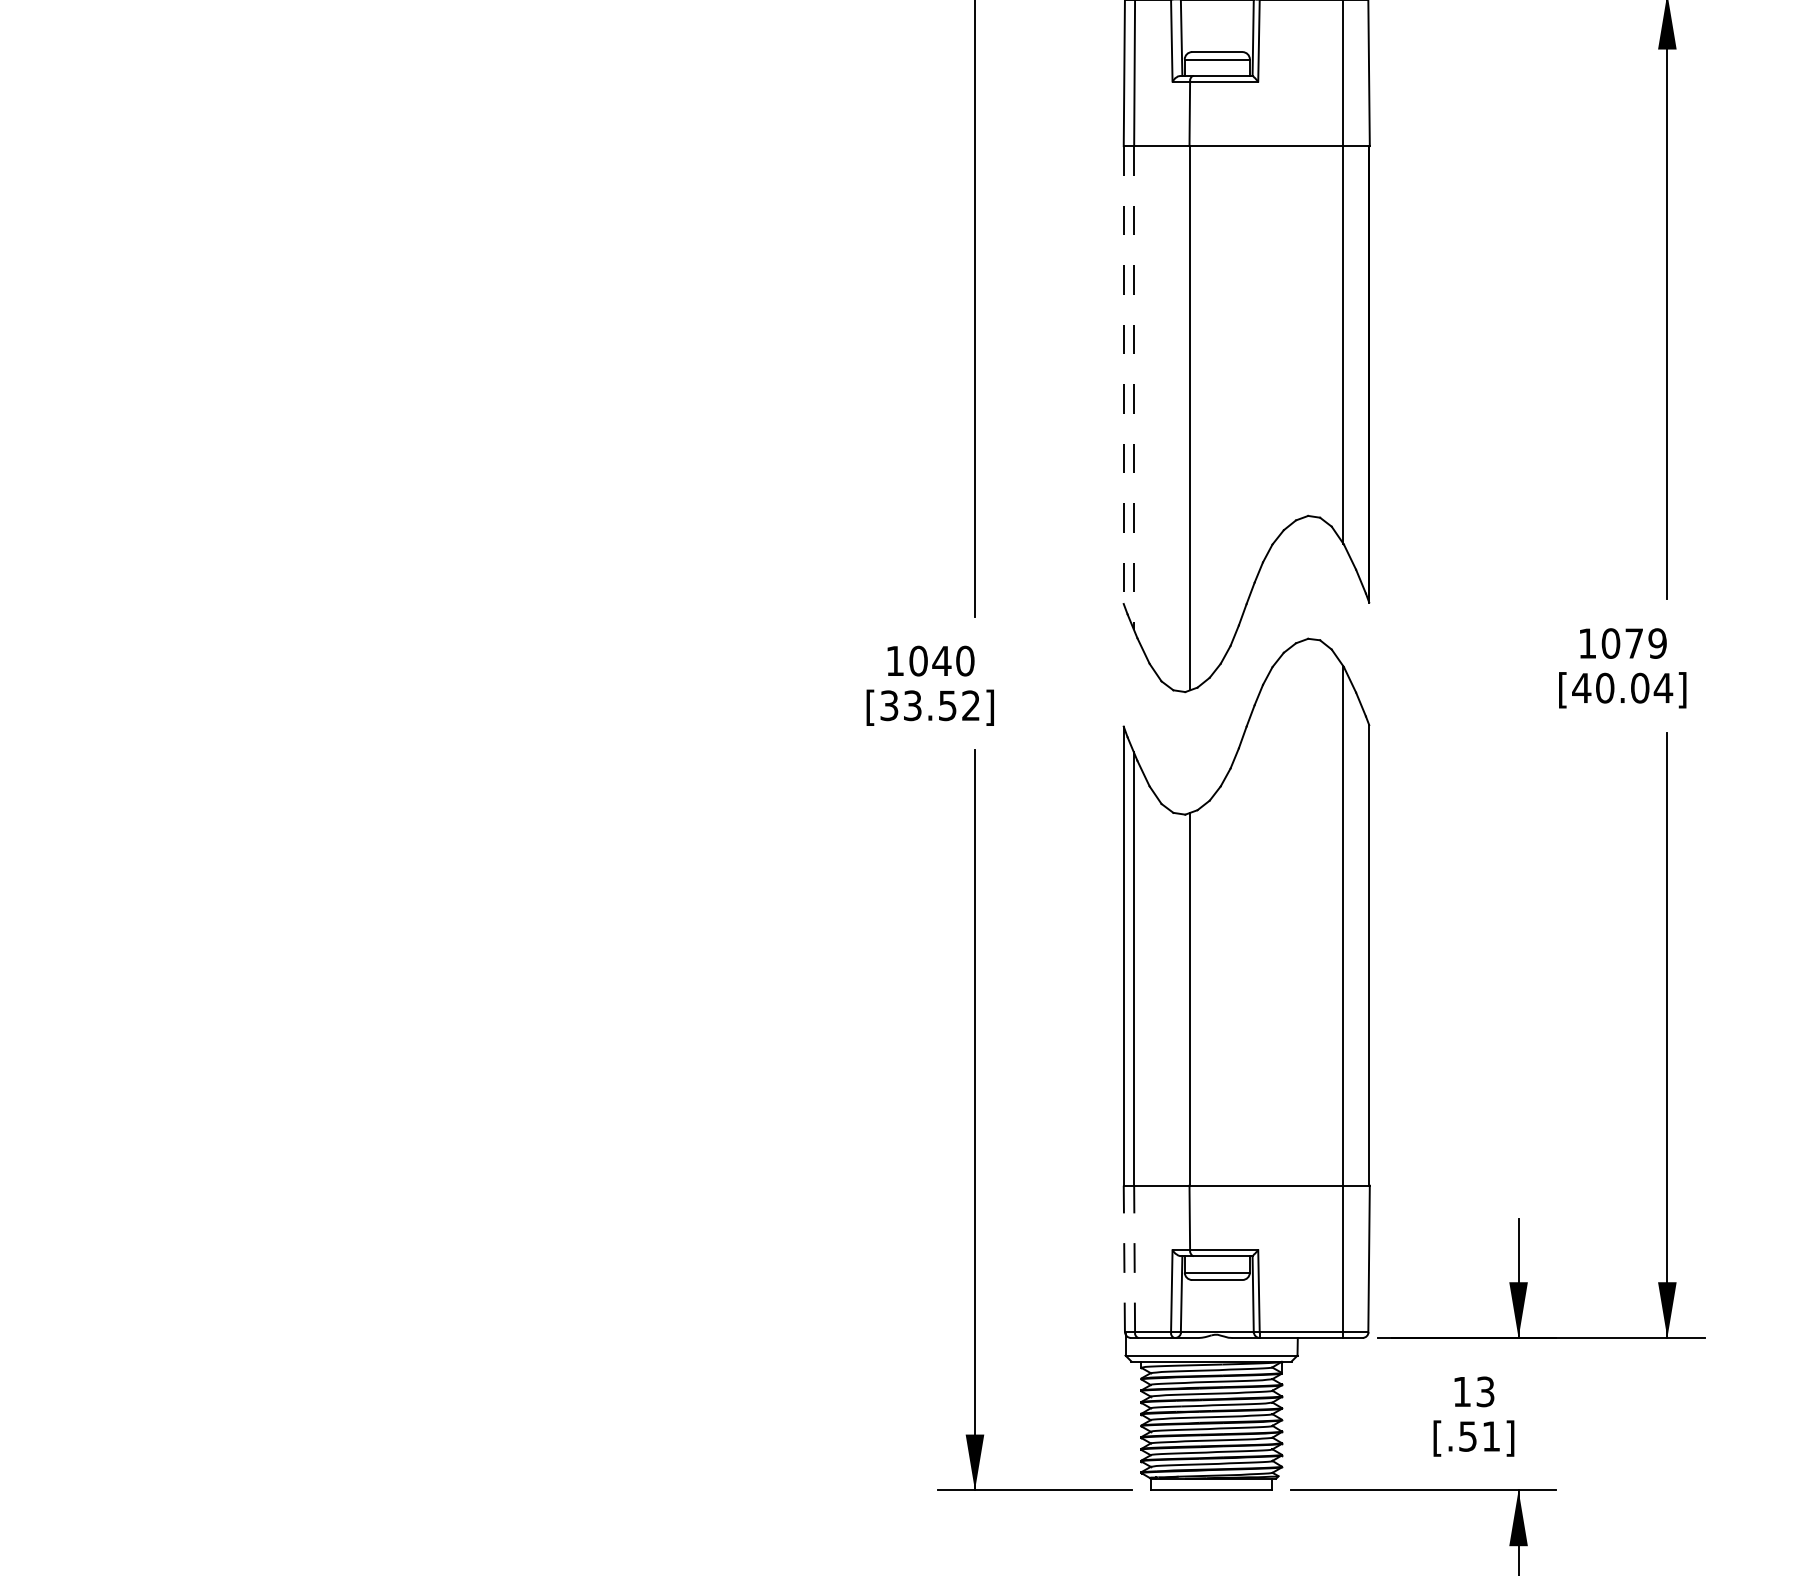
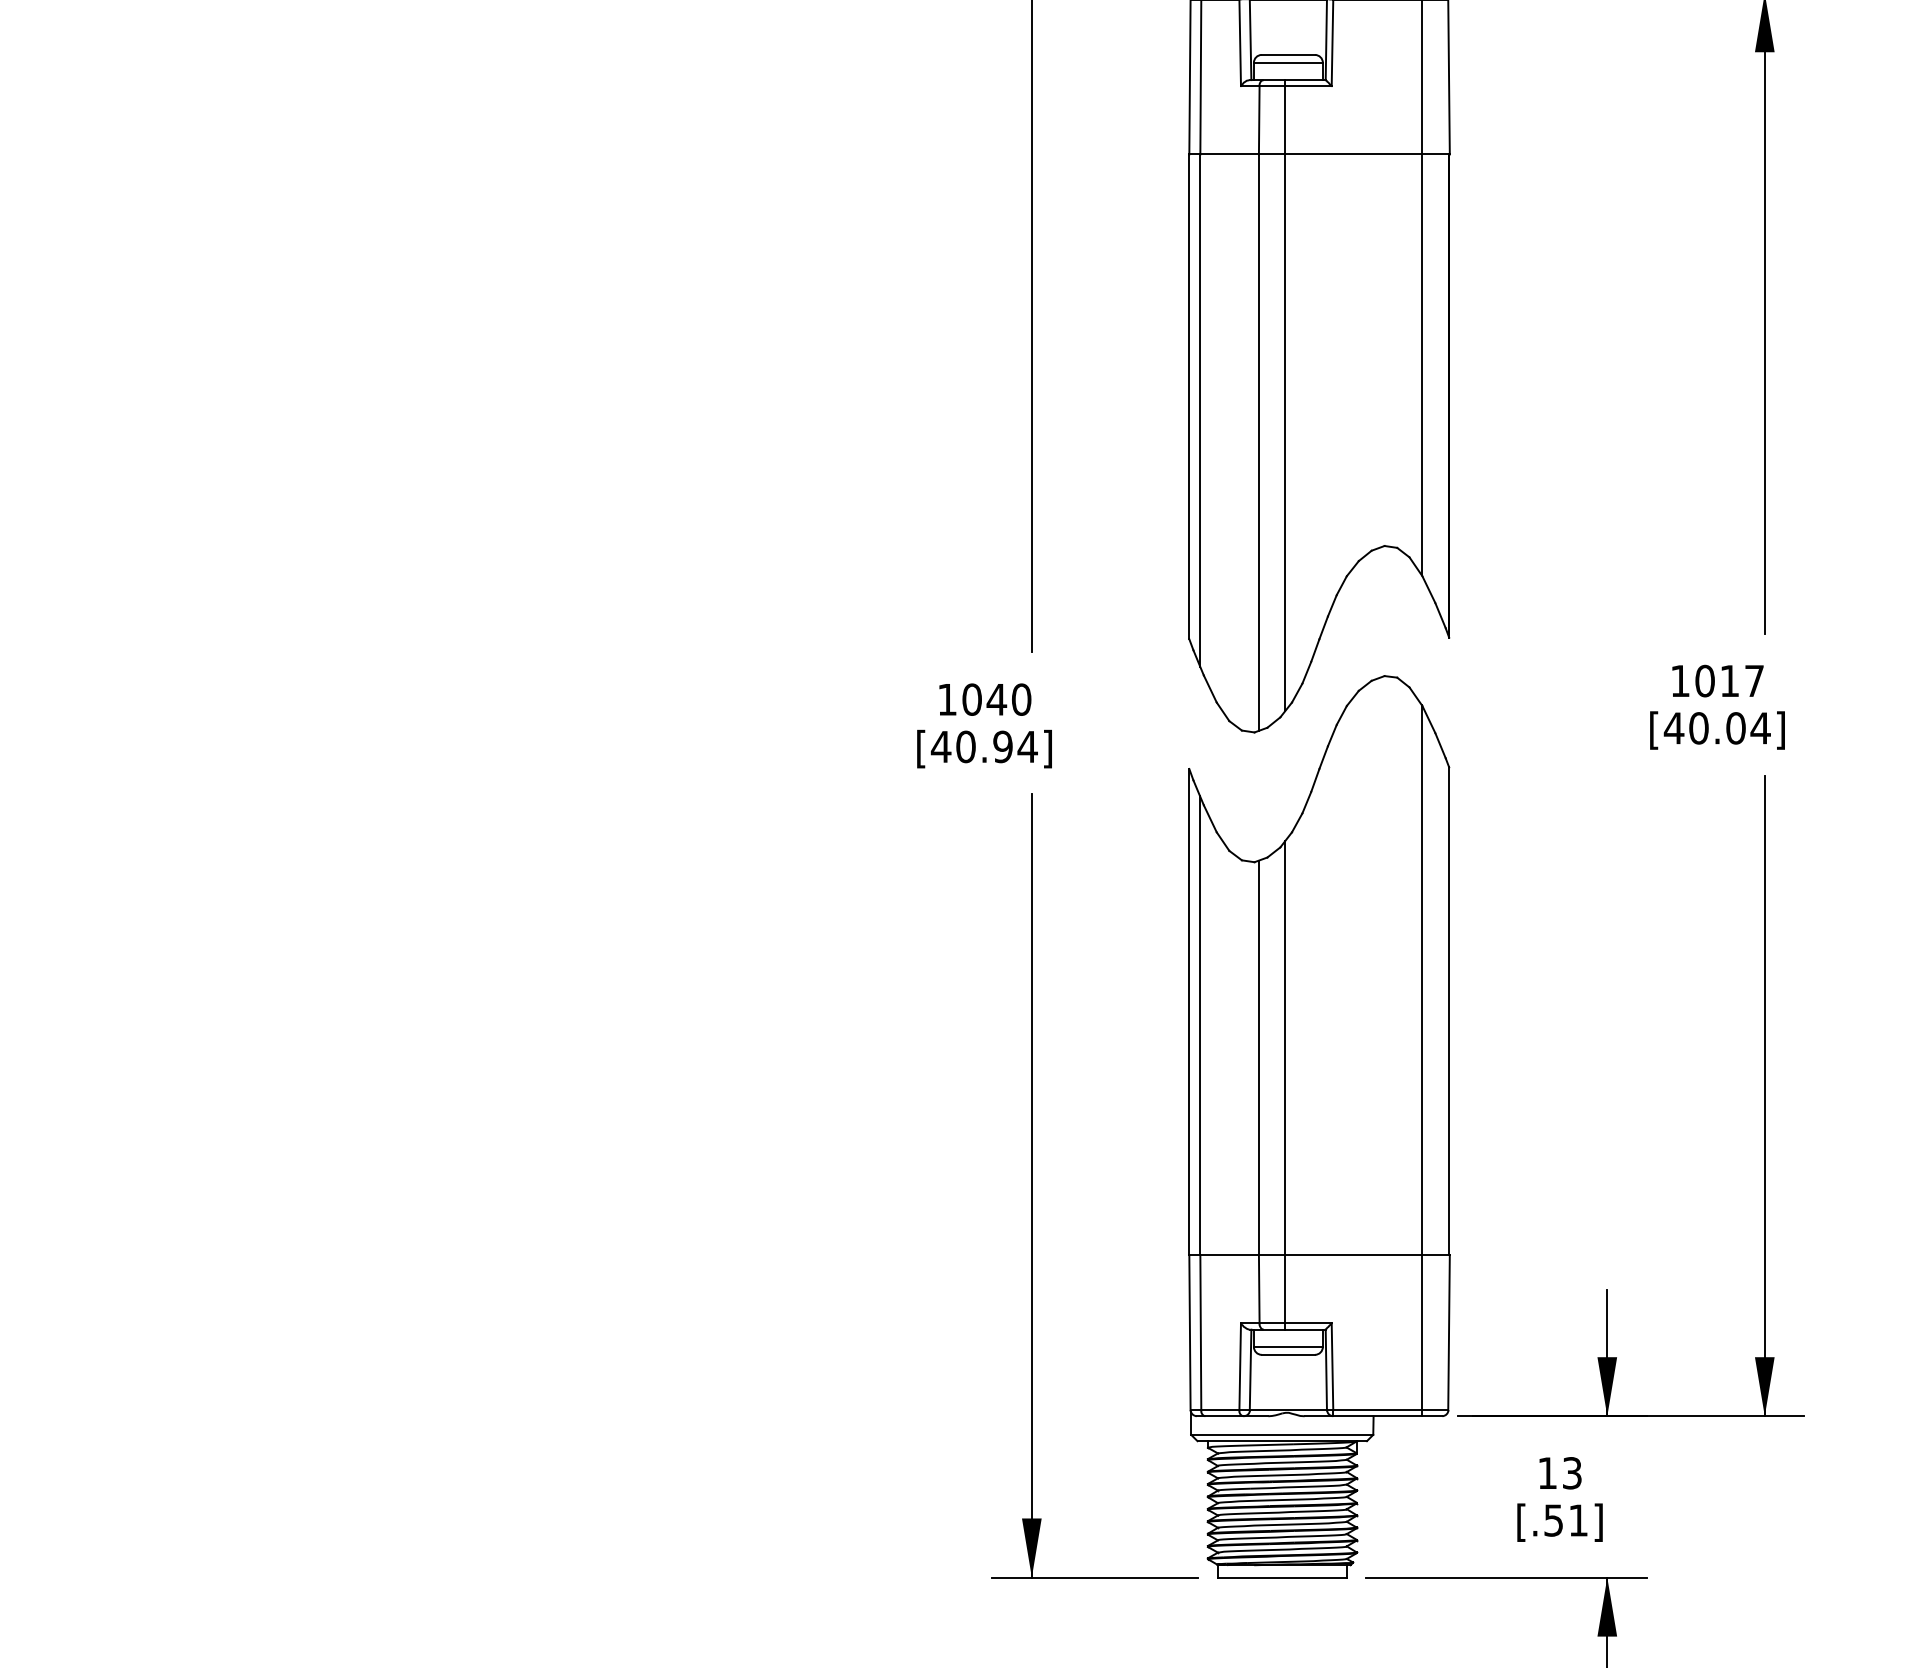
line: (1214, 373) -> (1285, 395), added
line: (1123, 375) -> (1189, 397), dashed -> solid
line: (1134, 387) -> (1200, 410), dashed -> solid
text: (1645, 643) -> (1741, 681), 1079 -> 1017
text: (929, 705) -> (983, 746), [33.52] -> [40.94]
line: (1214, 1025) -> (1285, 1085), added
line: (1124, 1258) -> (1190, 1332), dashed -> solid
line: (1134, 1258) -> (1200, 1332), dashed -> solid

